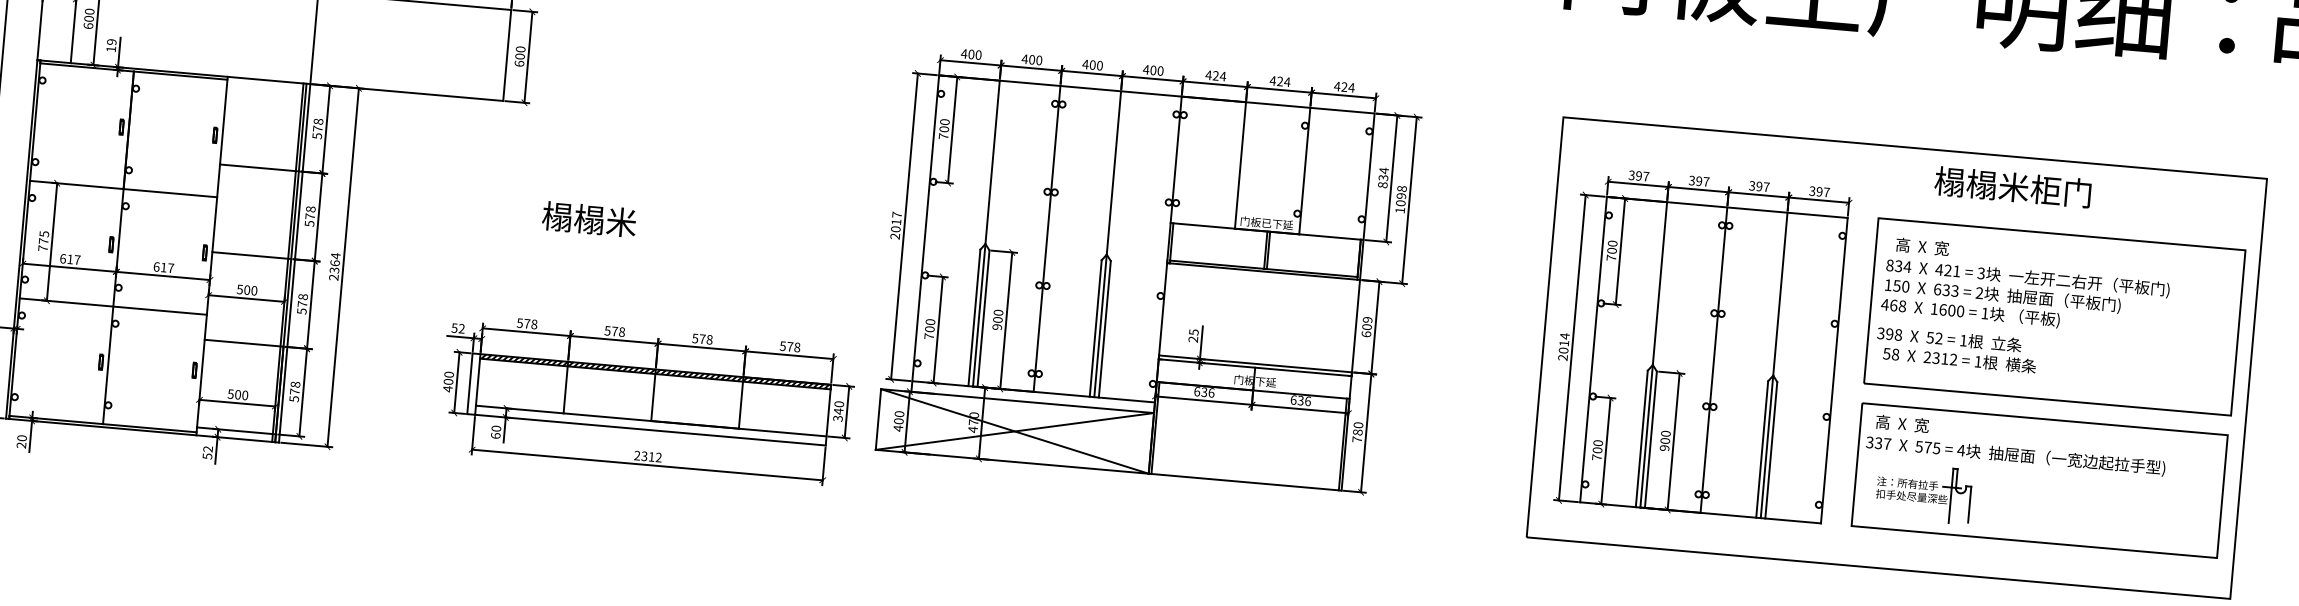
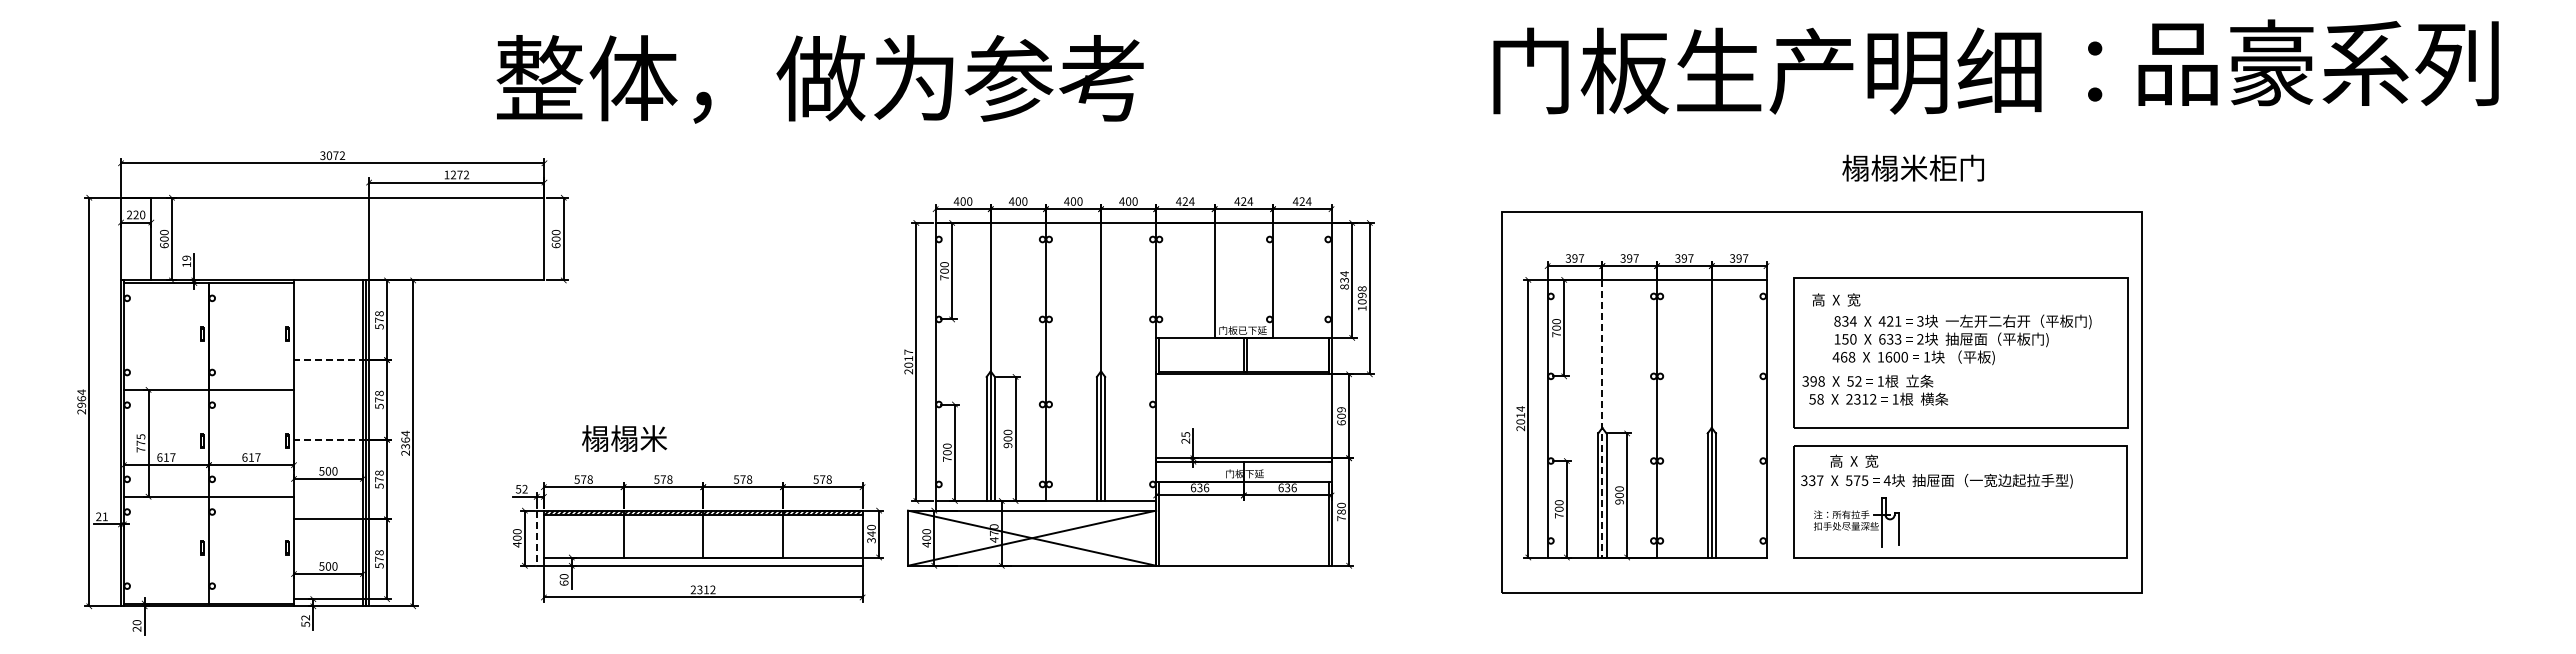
line: (259, 168) -> (329, 360), solid -> dashed
text: (2012, 186) -> (1912, 167), moved
text: (589, 219) -> (624, 438), moved
line: (251, 255) -> (329, 439), solid -> dashed
text: (2024, 297) -> (1961, 339), moved
line: (1653, 354) -> (1602, 418), solid -> dashed
line: (469, 384) -> (536, 538), solid -> dashed
text: (1902, 423) -> (1854, 460), moved

